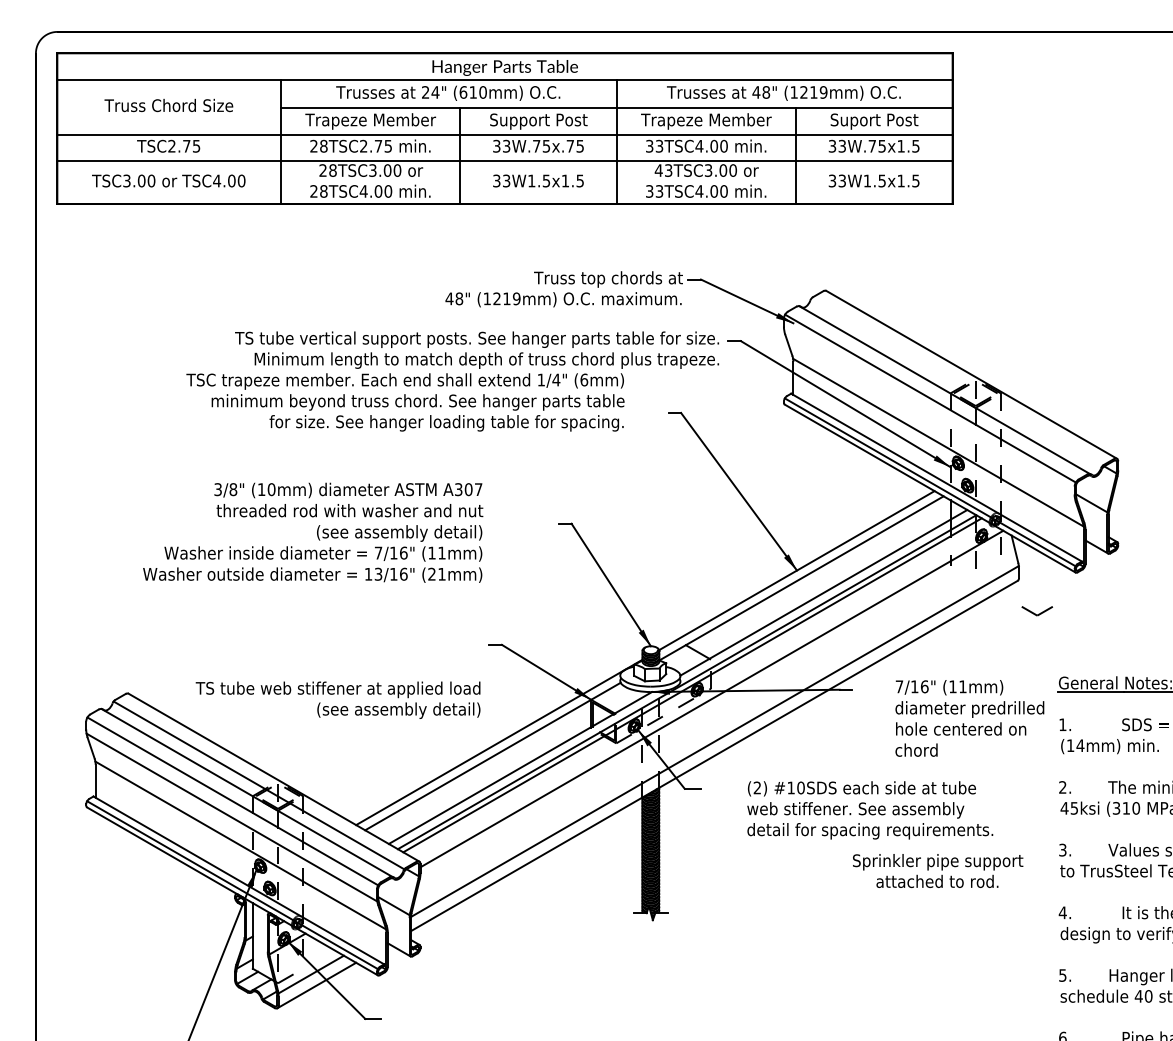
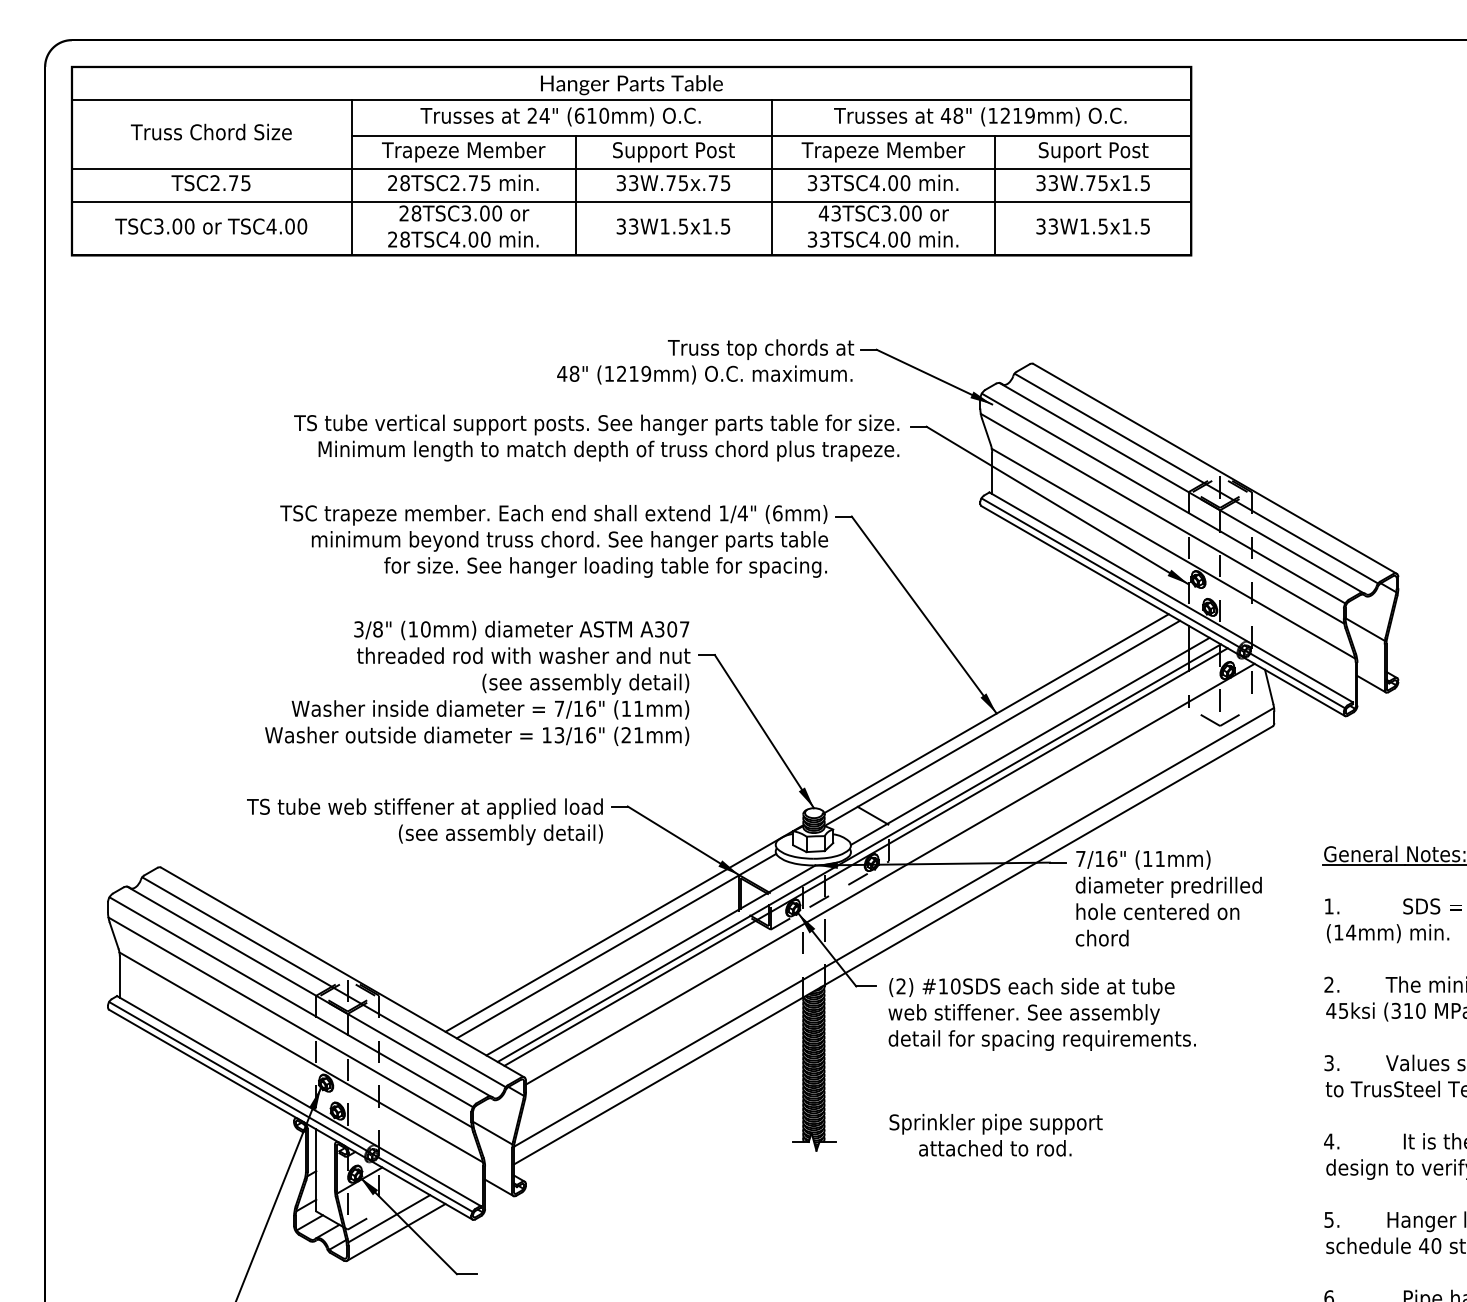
line: (956, 382) -> (1196, 478), added
text: (405, 402) -> (554, 541), moved
line: (929, 414) -> (1162, 518), added
text: (312, 532) -> (477, 682), moved
part: (1036, 611) -> (1219, 720), moved
text: (337, 700) -> (424, 821), moved
text: (969, 718) -> (1168, 898), moved
text: (869, 810) -> (1041, 1014), moved
text: (937, 871) -> (995, 1135), moved

